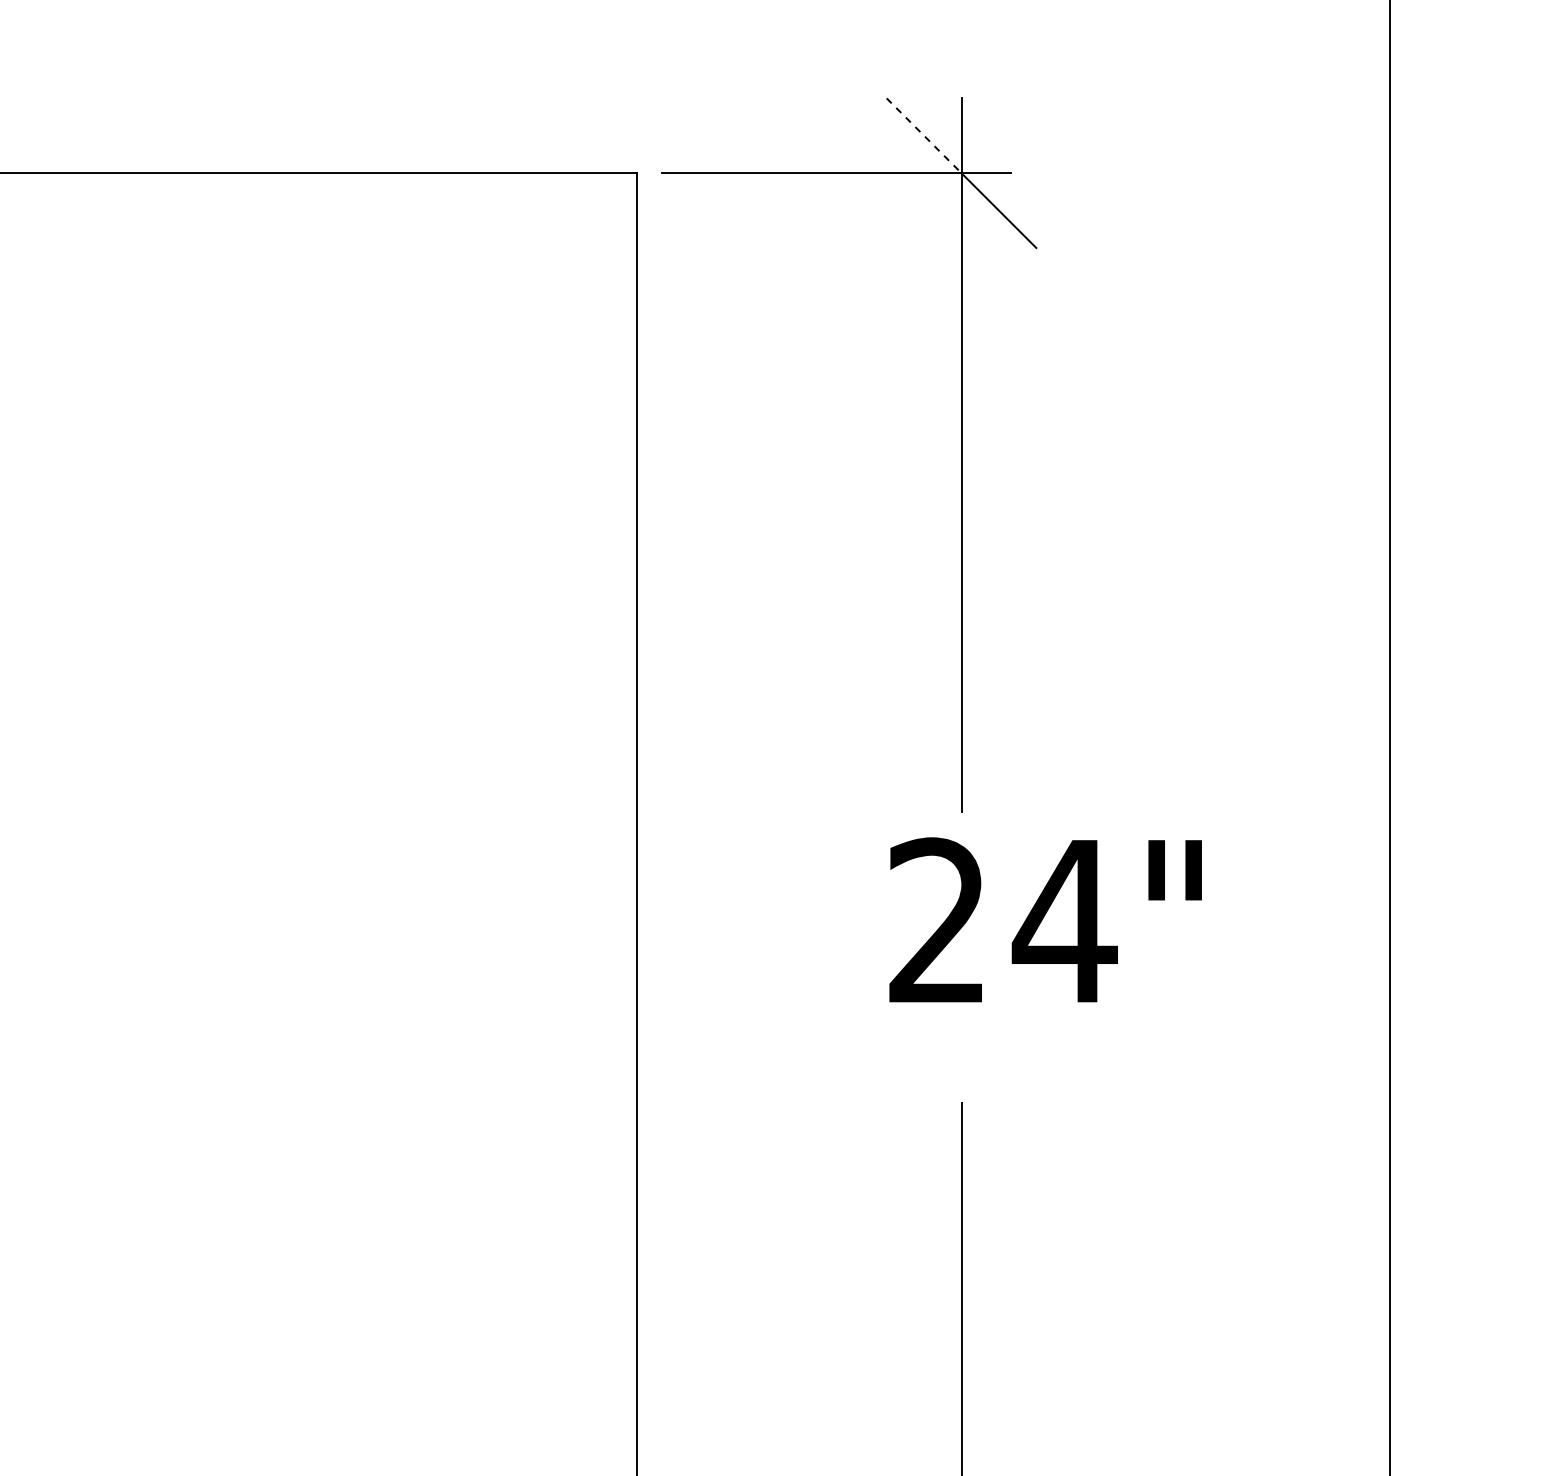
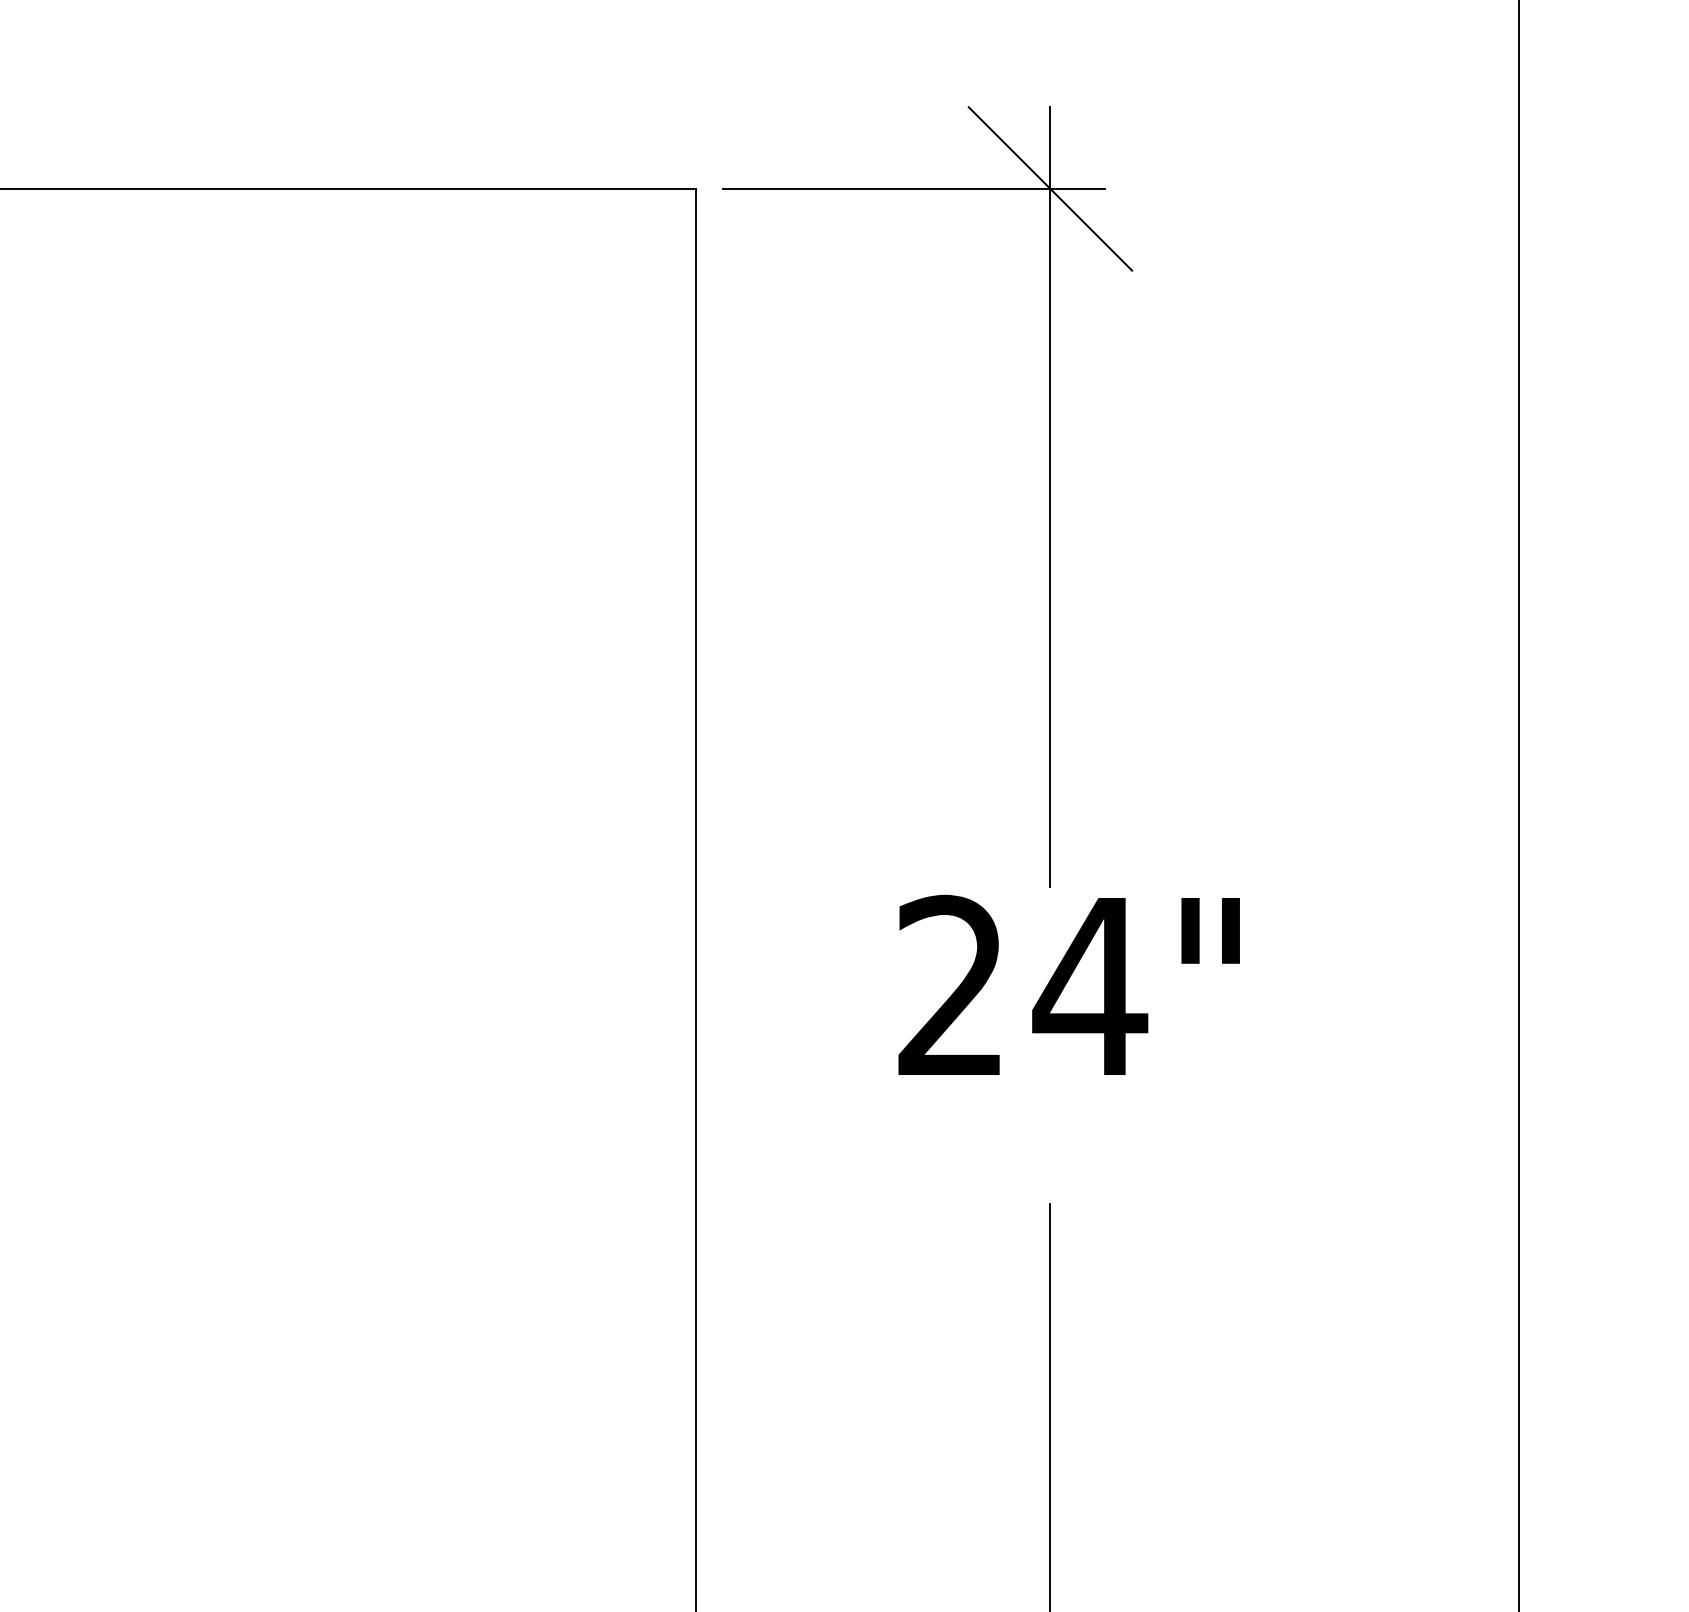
line: (924, 135) -> (1010, 147), dashed -> solid
text: (1045, 919) -> (1069, 984), moved

